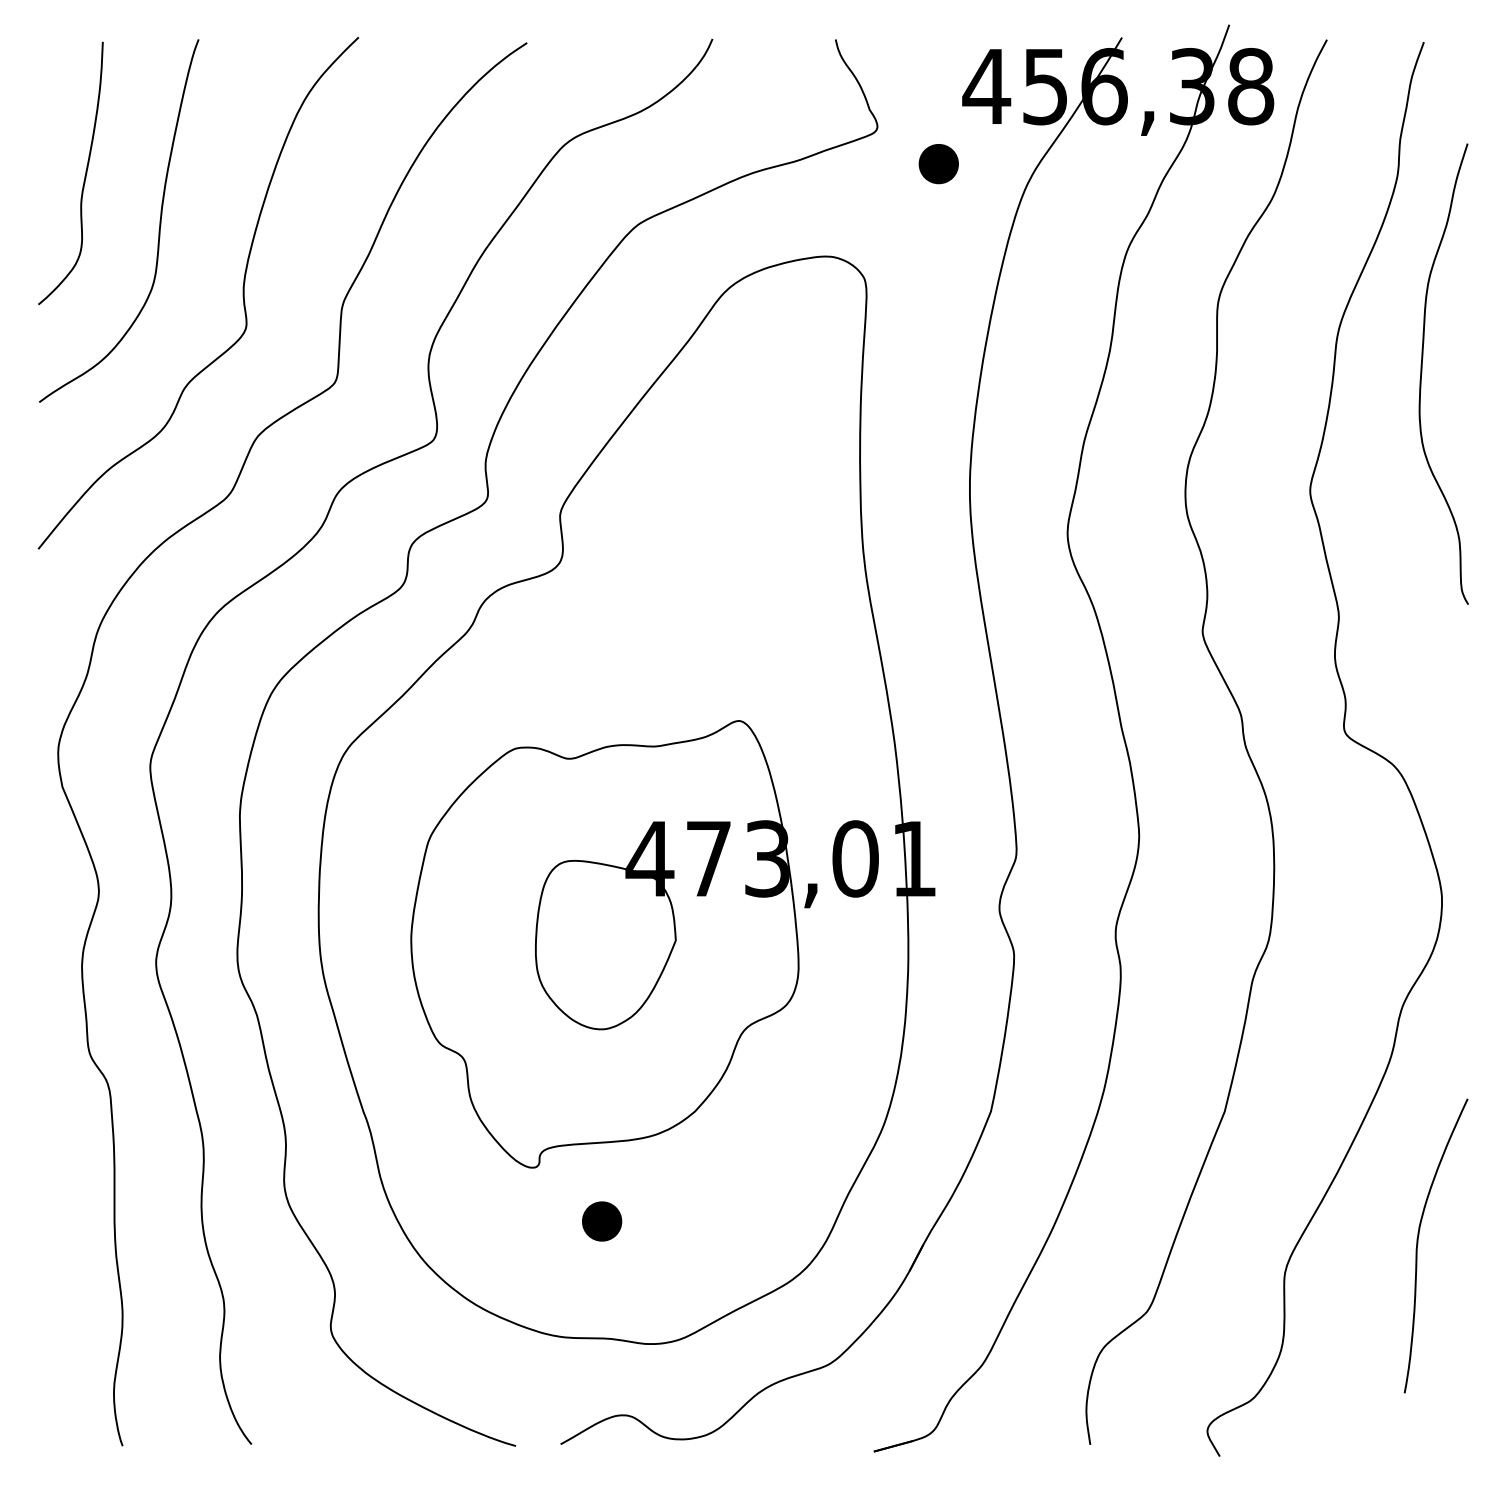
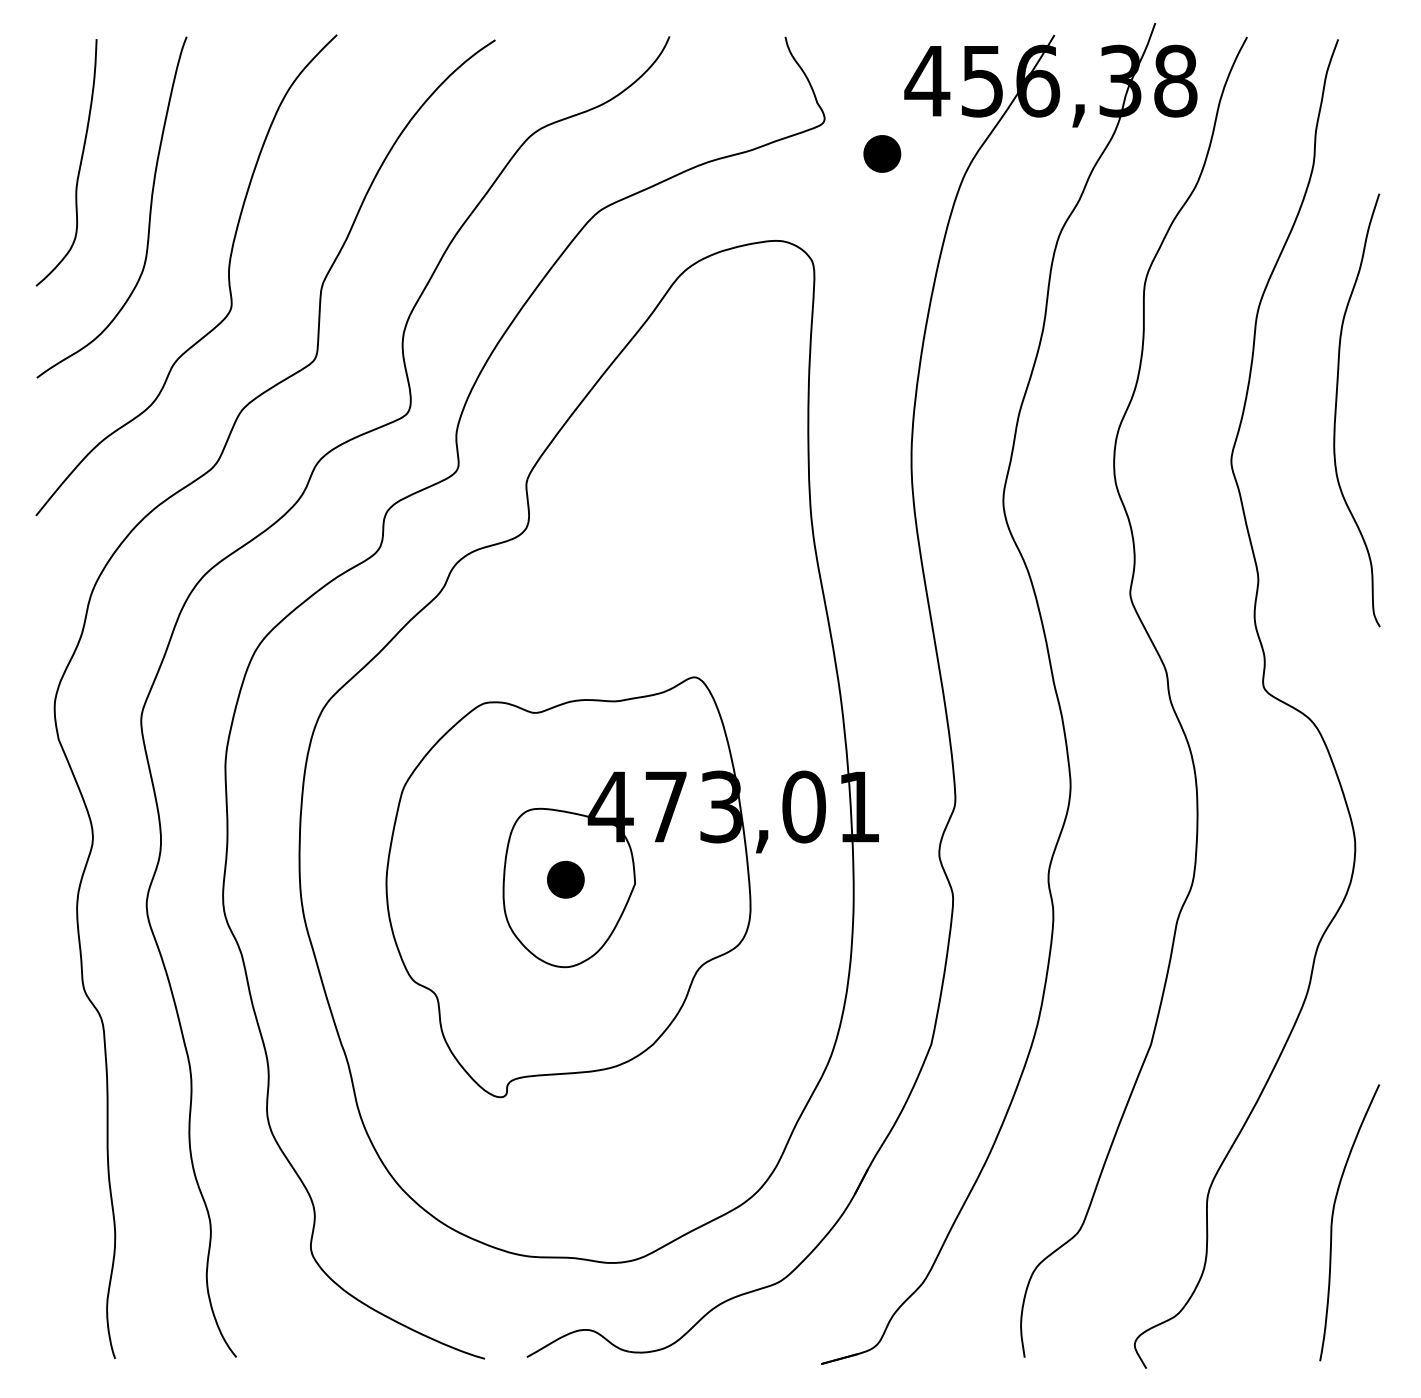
curve: (1422, 374) -> (1336, 410), moved
part: (601, 1221) -> (565, 879), moved
curve: (1418, 1241) -> (1333, 1218), moved

